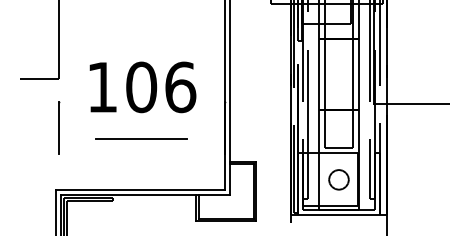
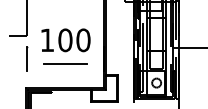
text: (180, 85) -> (83, 39), 106 -> 100

